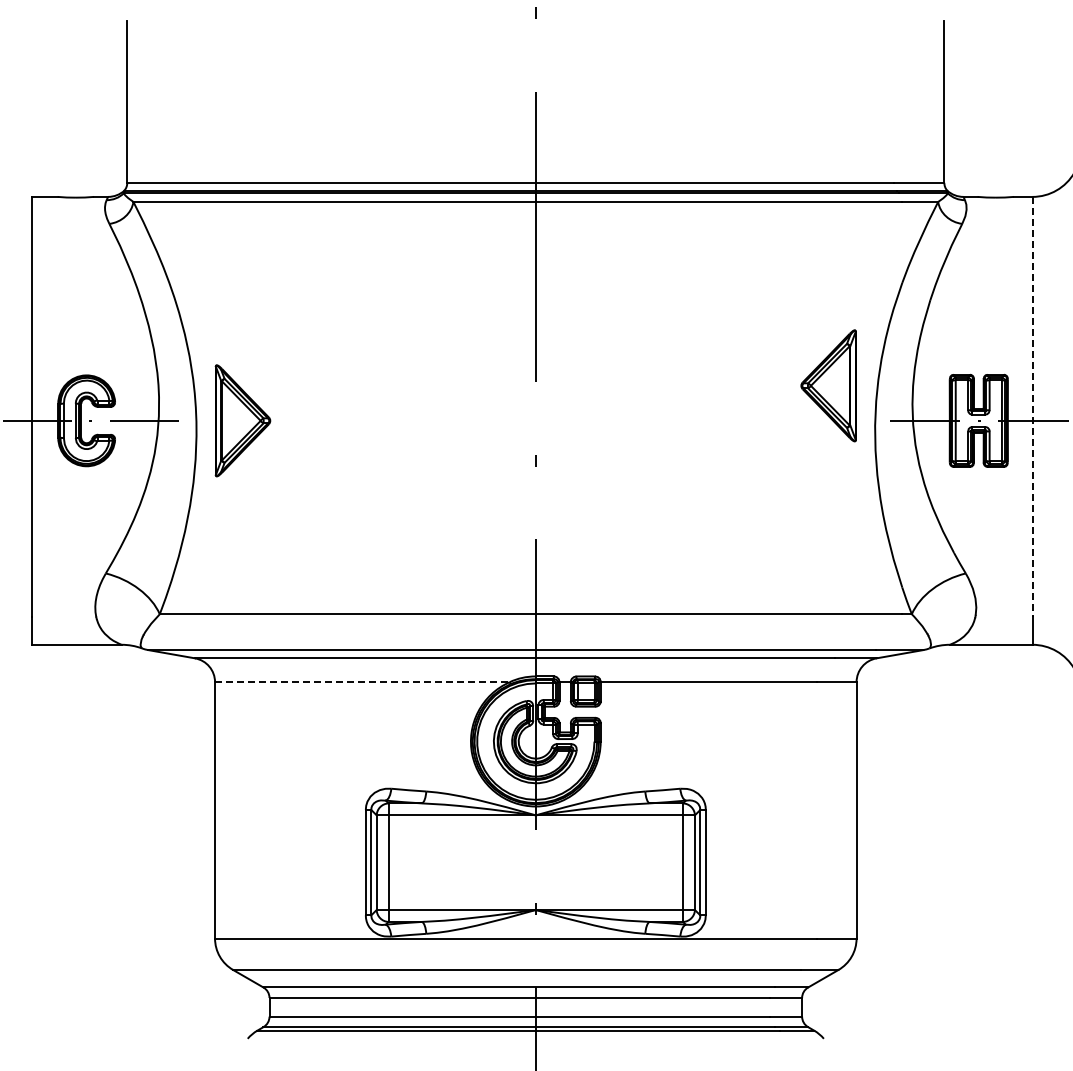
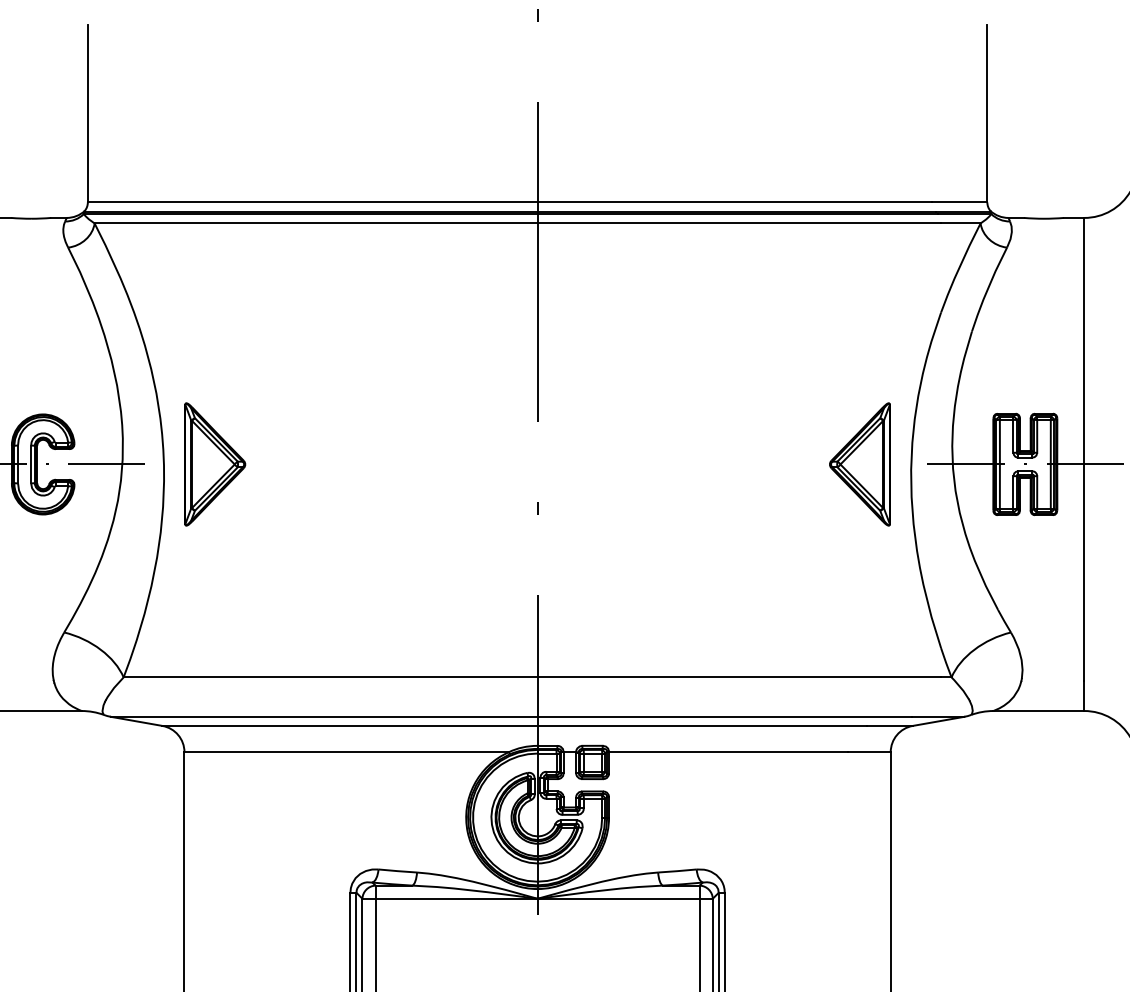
part: (828, 385) -> (859, 464), moved
line: (1032, 407) -> (1084, 449), dashed -> solid
line: (362, 682) -> (346, 752), dashed -> solid

